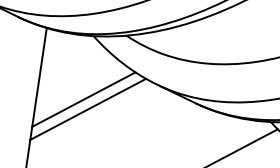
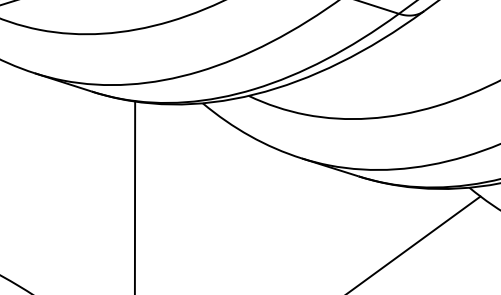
line: (83, 99) -> (201, 194), removed
line: (87, 109) -> (209, 207), removed

